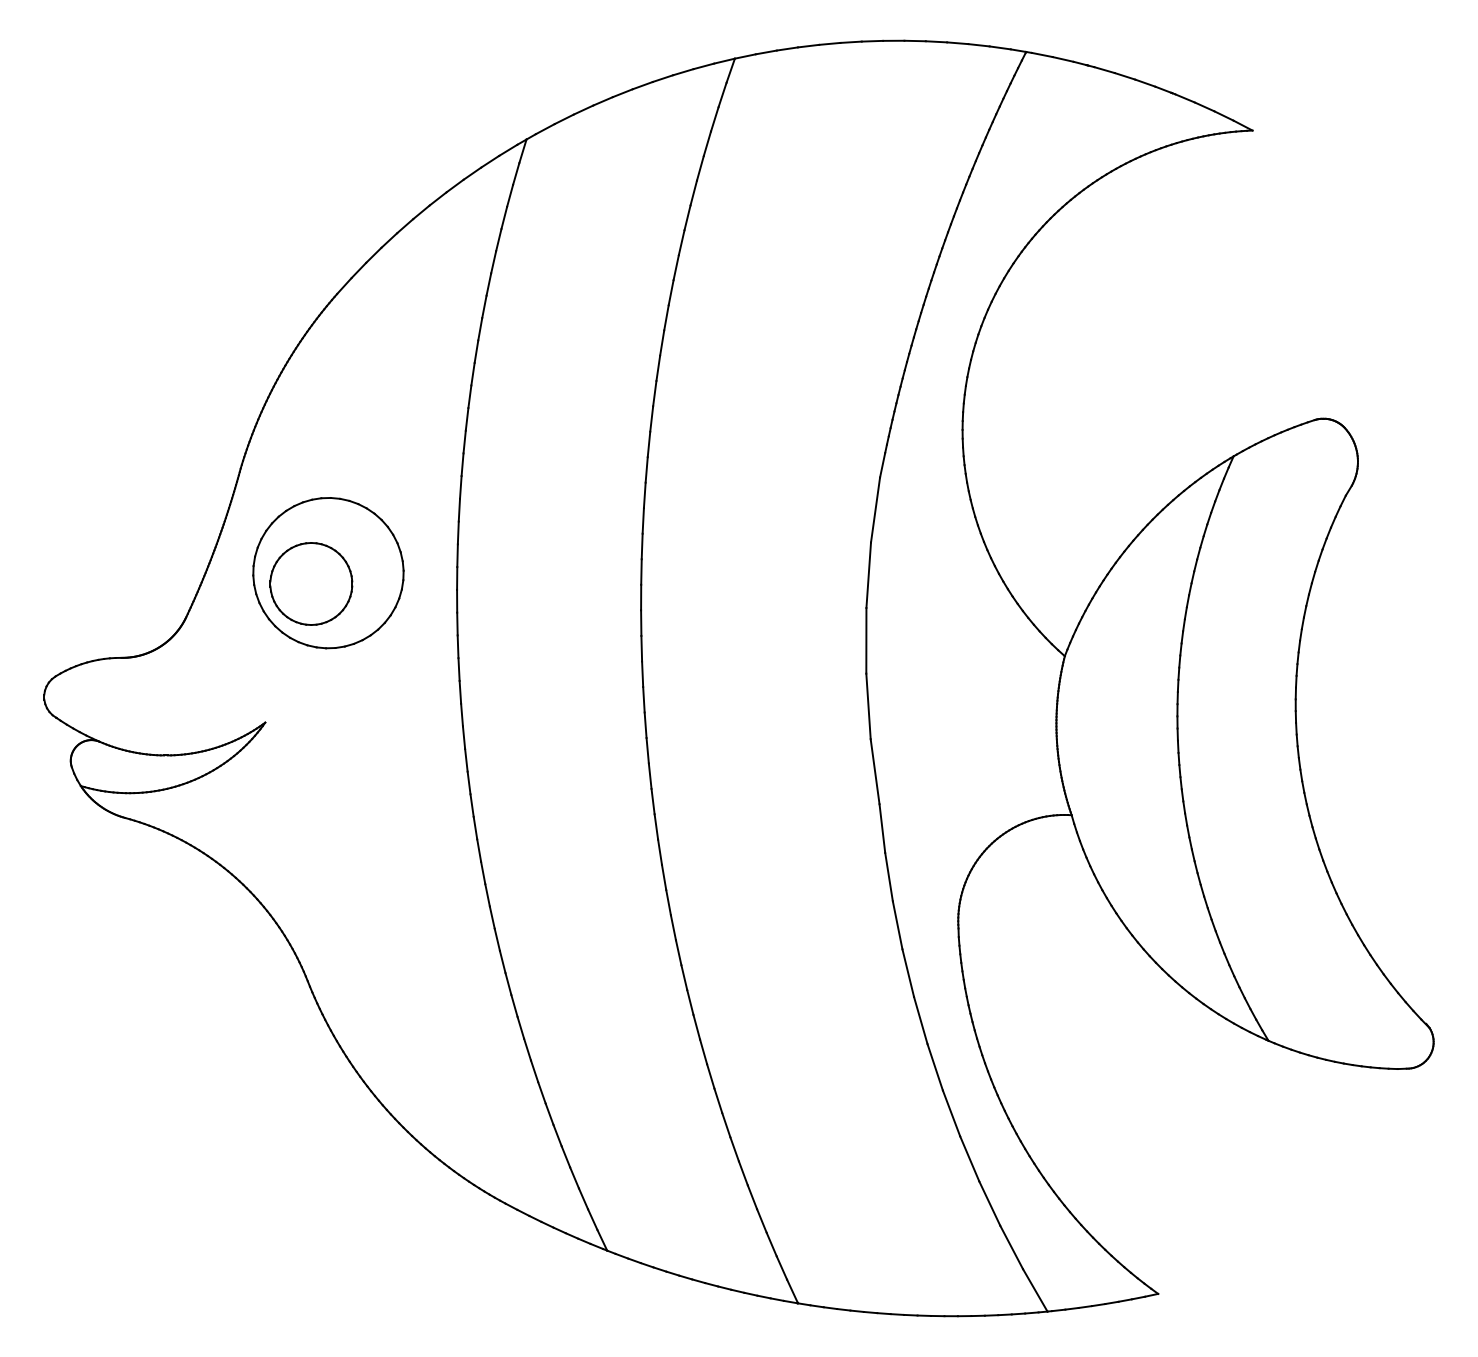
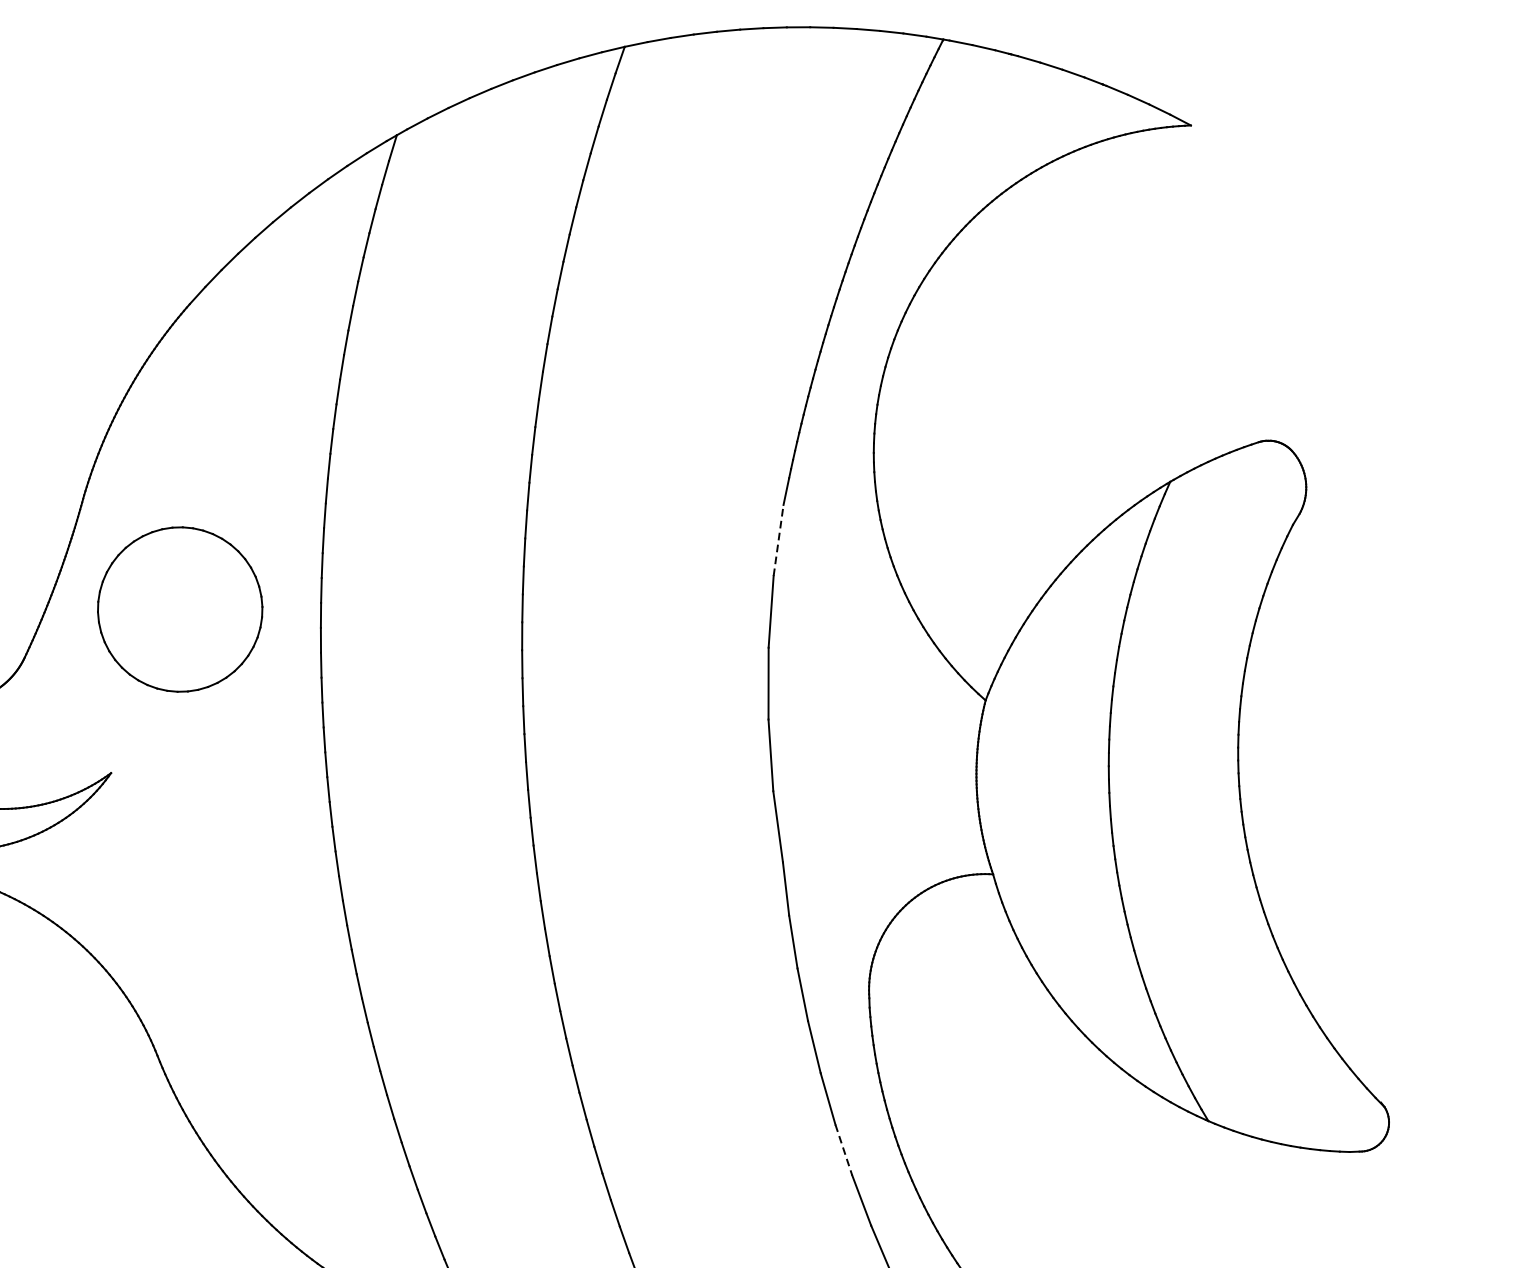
line: (875, 510) -> (778, 541), solid -> dashed
part: (311, 583) -> (161, 620), removed
line: (935, 1067) -> (844, 1150), solid -> dashed

